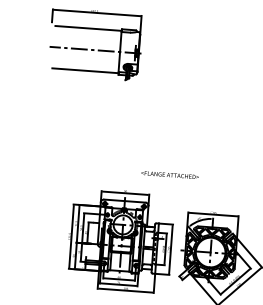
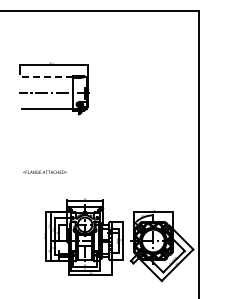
line: (89, 29) -> (48, 77), solid -> dashed
text: (170, 174) -> (45, 171), moved

